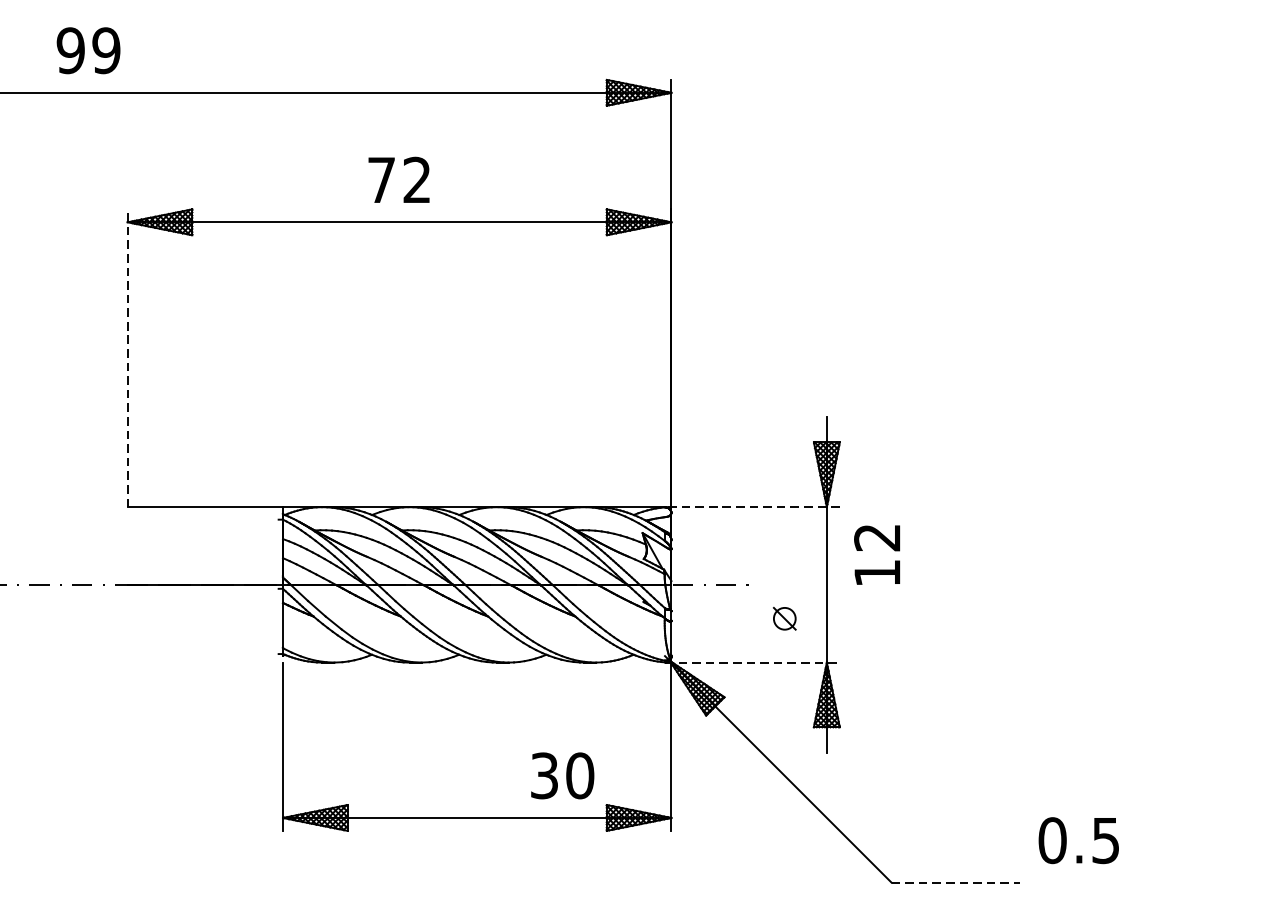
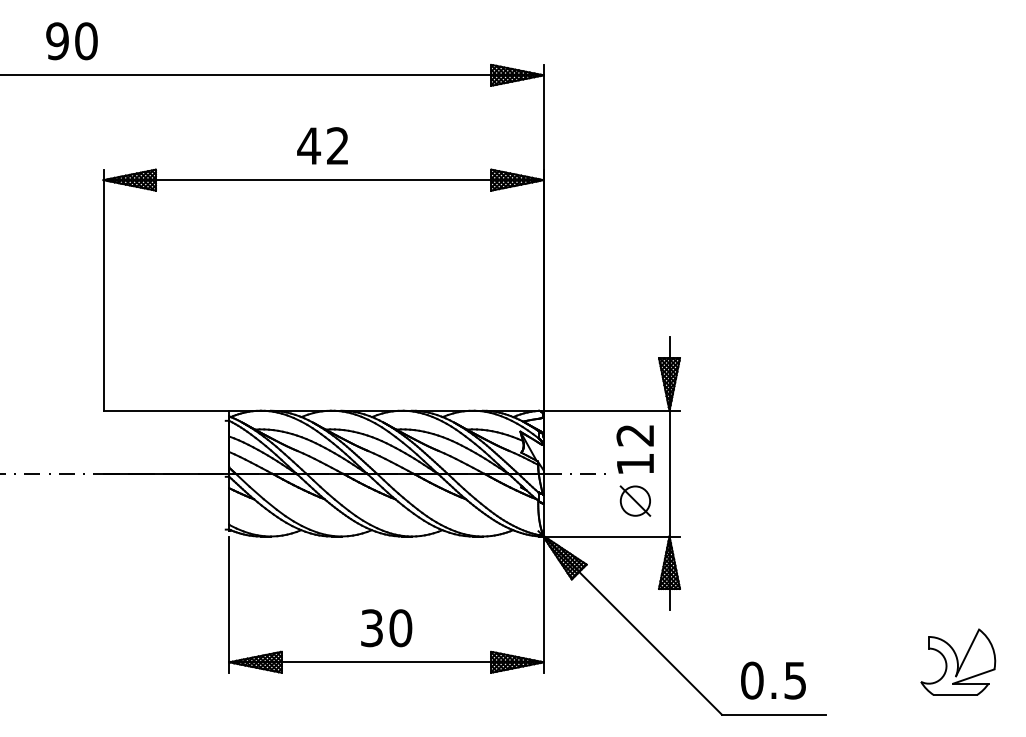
text: (106, 51) -> (86, 41), 99 -> 90
text: (382, 179) -> (309, 145), 72 -> 42
line: (127, 358) -> (103, 290), dashed -> solid
line: (752, 506) -> (609, 410), dashed -> solid
text: (876, 555) -> (634, 449), moved
part: (784, 618) -> (635, 500), size x1.67
line: (752, 662) -> (609, 536), dashed -> solid
text: (562, 776) -> (386, 628), moved
part: (1183, 816) -> (958, 661), added
text: (1078, 840) -> (773, 680), moved
line: (956, 882) -> (774, 714), dashed -> solid

